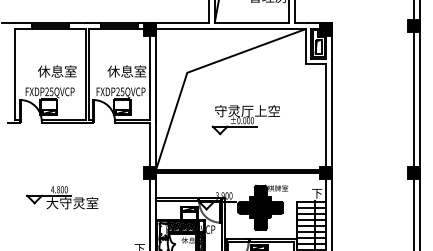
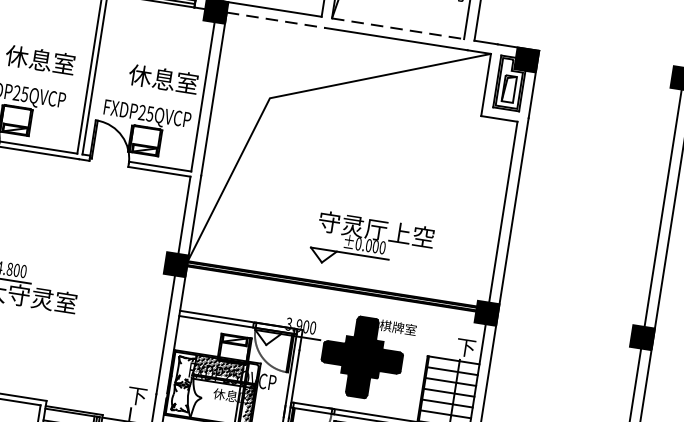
line: (252, 23) -> (398, 29), solid -> dashed
line: (183, 29) -> (275, 20), solid -> dashed
part: (245, 120) -> (370, 245), moved

